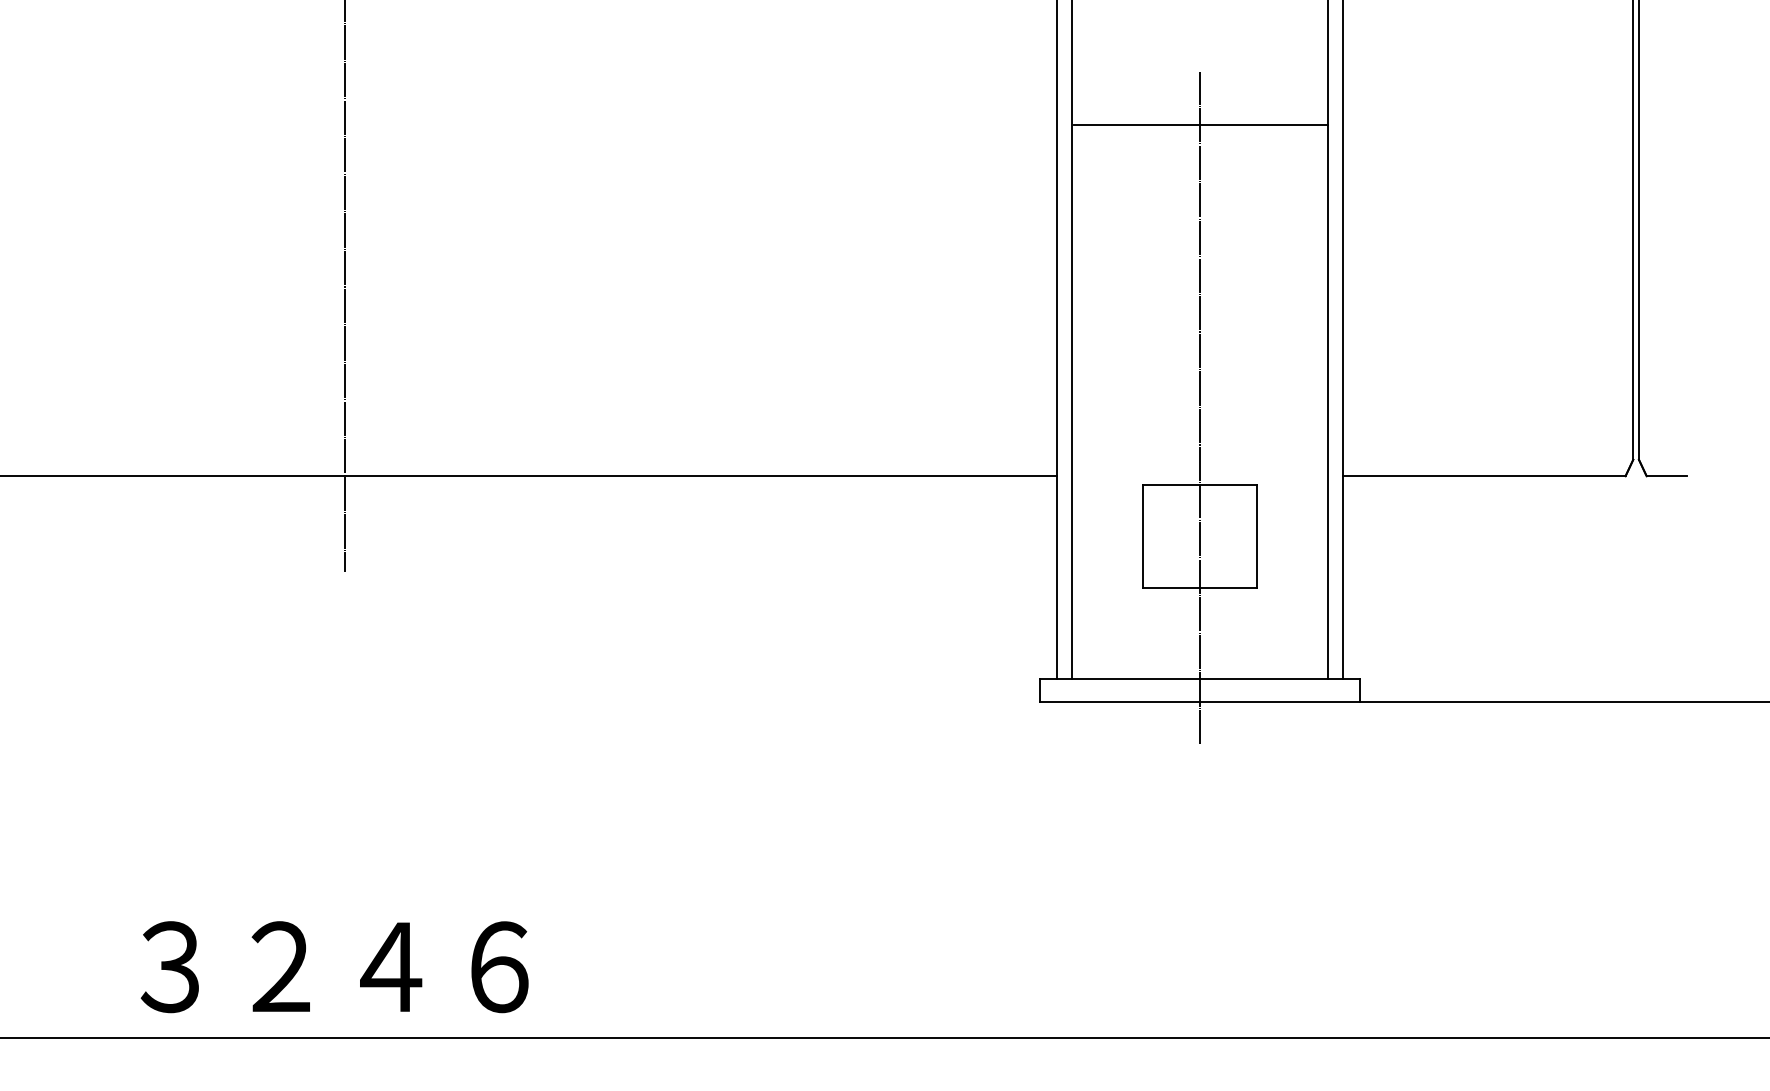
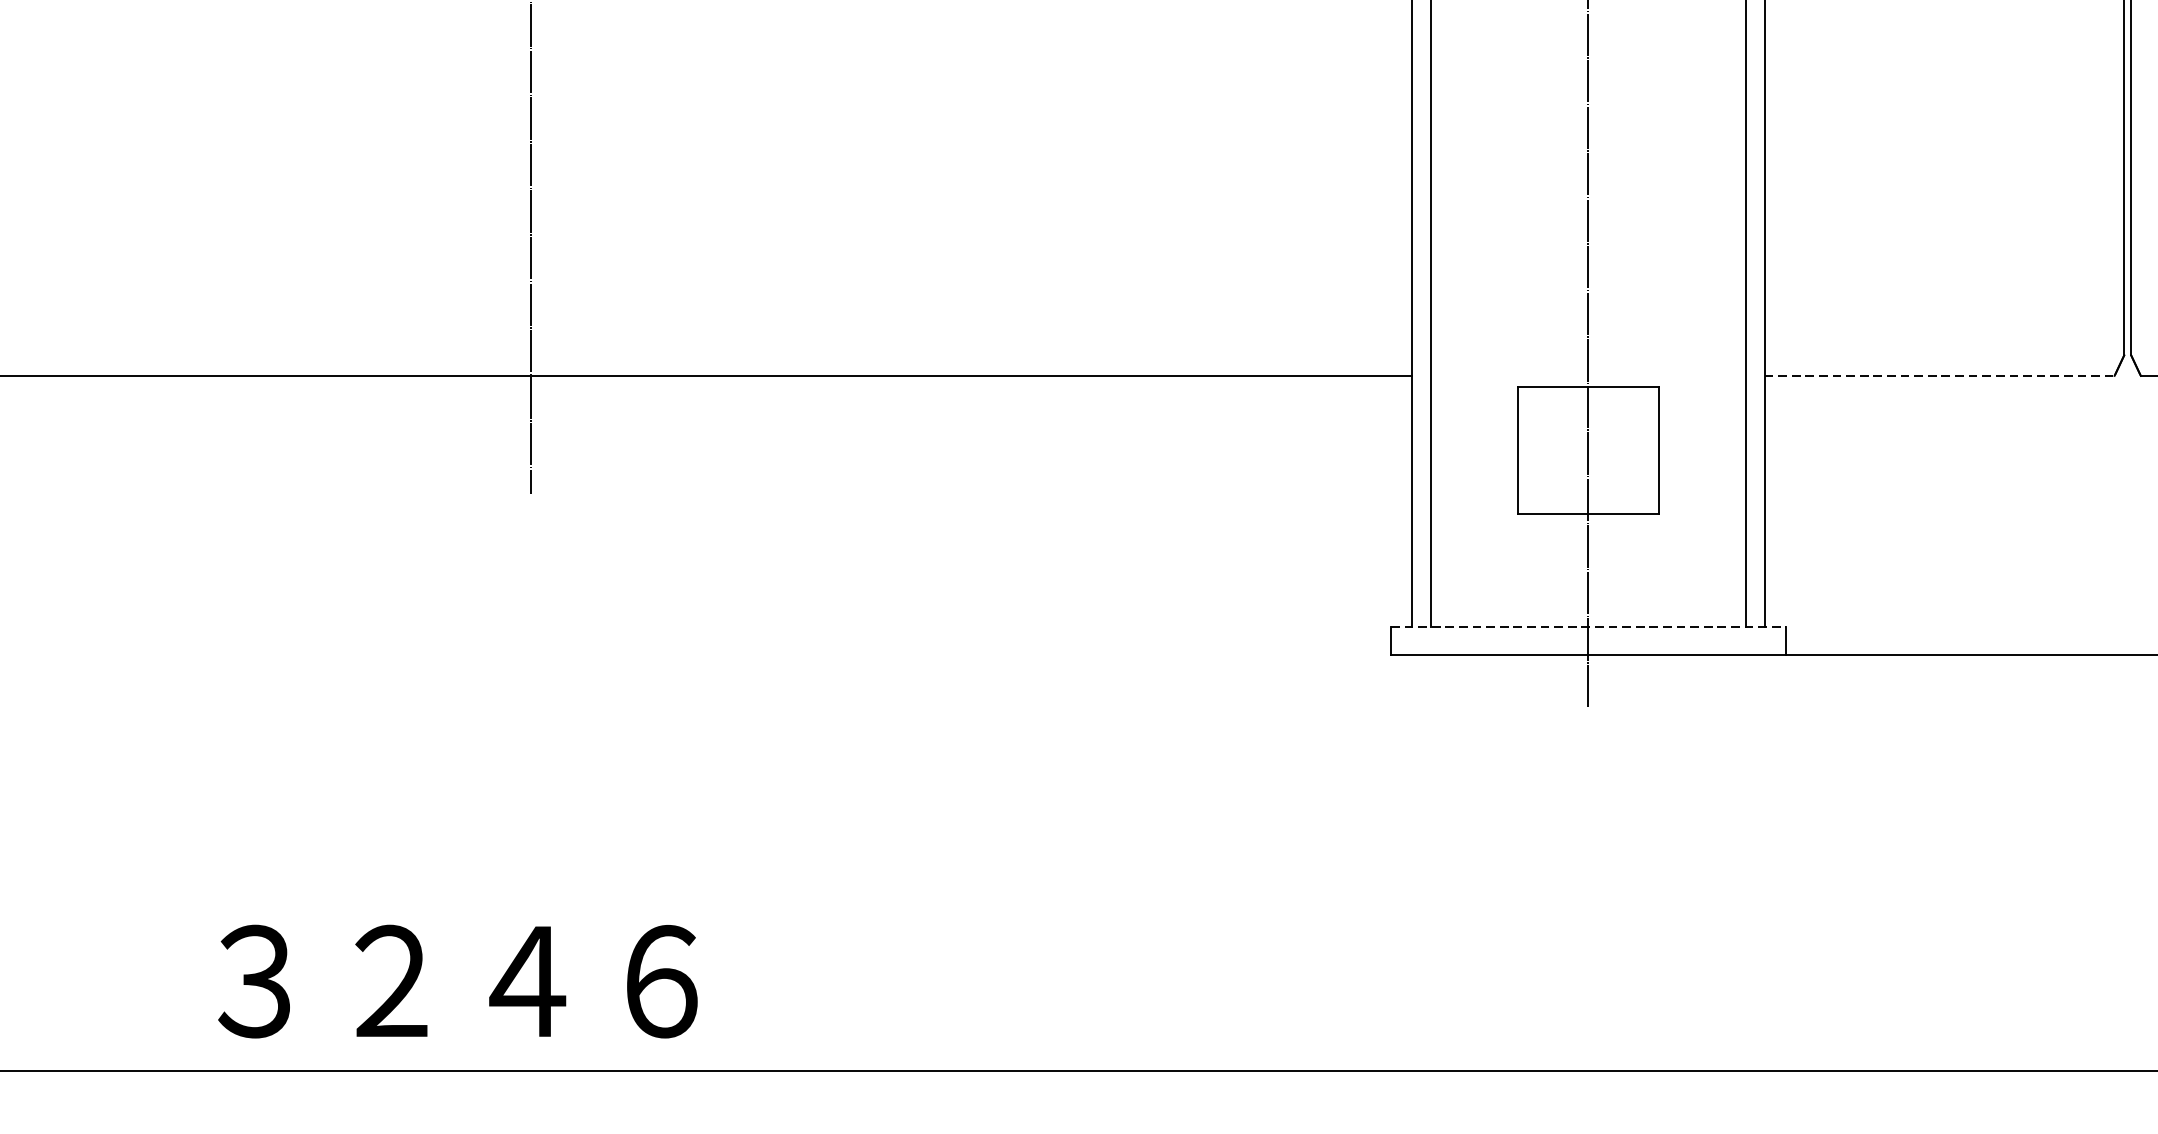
line: (1484, 476) -> (1940, 376), solid -> dashed
line: (1199, 679) -> (1587, 627), solid -> dashed
text: (334, 967) -> (457, 982), moved

